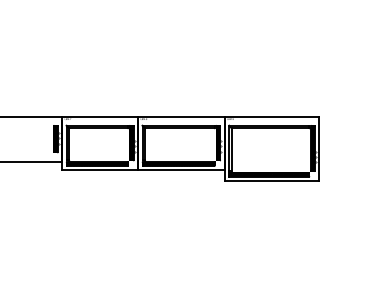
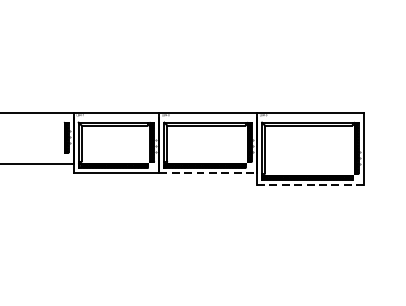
line: (181, 170) -> (208, 173), solid -> dashed
line: (272, 181) -> (310, 185), solid -> dashed

